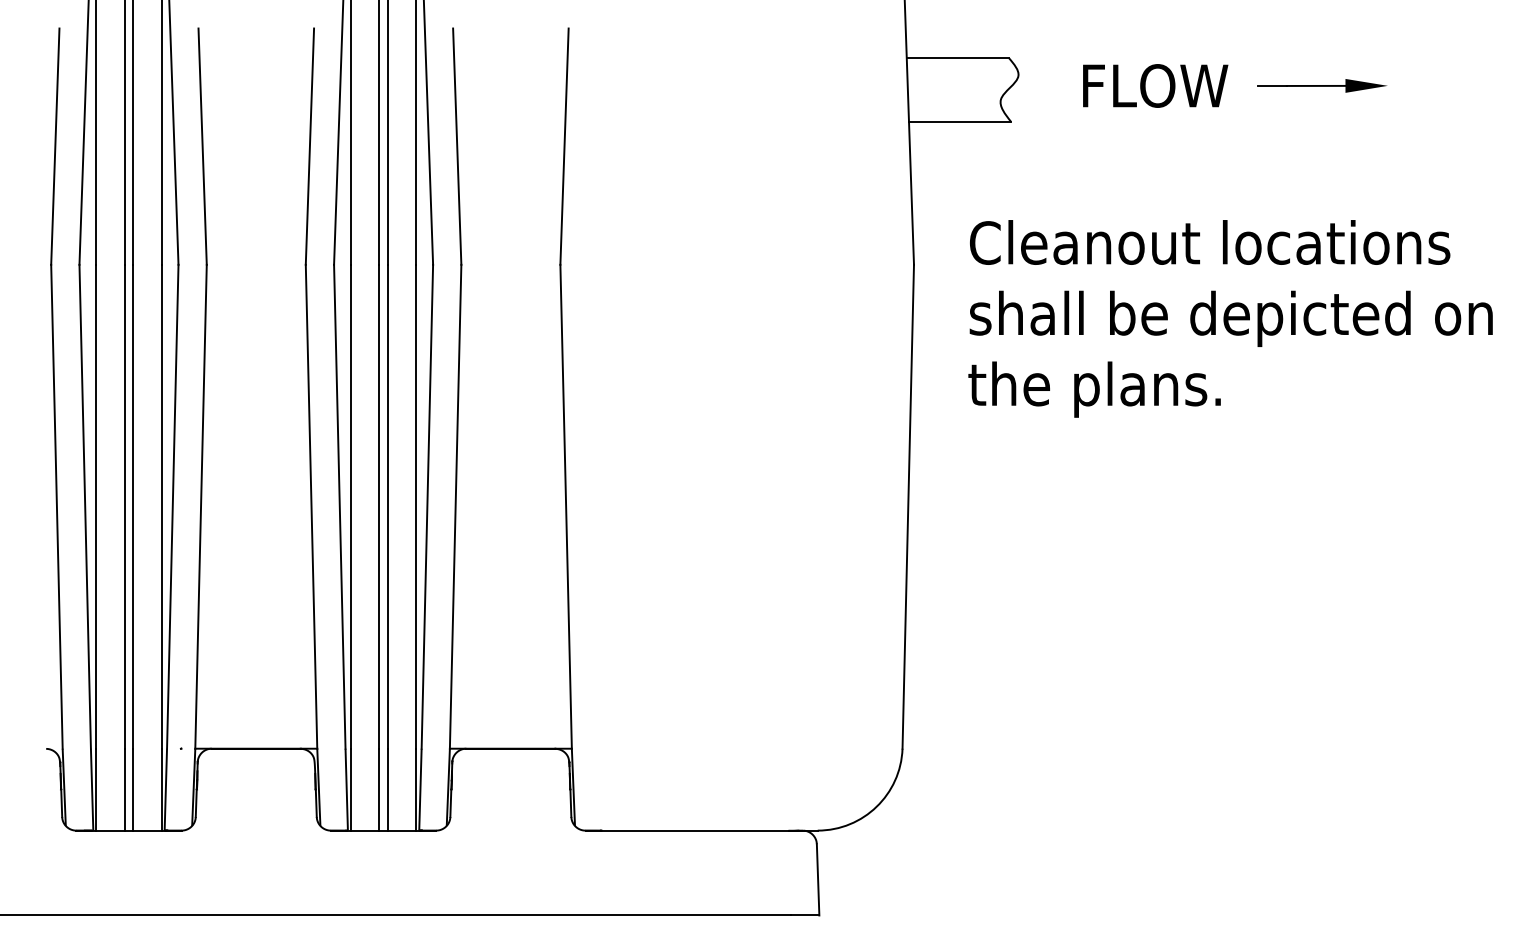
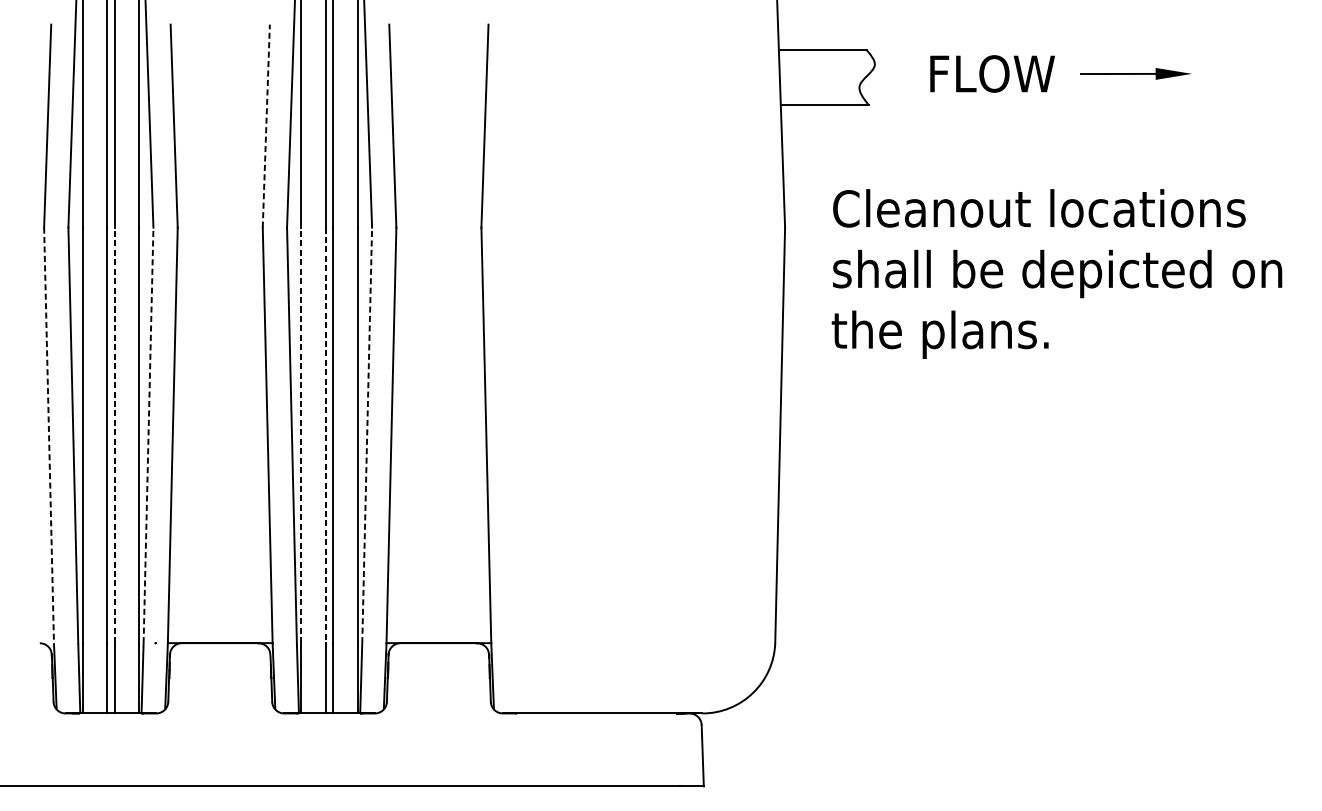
line: (309, 146) -> (265, 125), solid -> dashed
line: (56, 506) -> (48, 435), solid -> dashed
line: (133, 506) -> (114, 435), solid -> dashed
line: (172, 506) -> (148, 435), solid -> dashed
line: (350, 506) -> (301, 435), solid -> dashed
line: (379, 506) -> (326, 435), solid -> dashed
line: (427, 506) -> (367, 435), solid -> dashed

